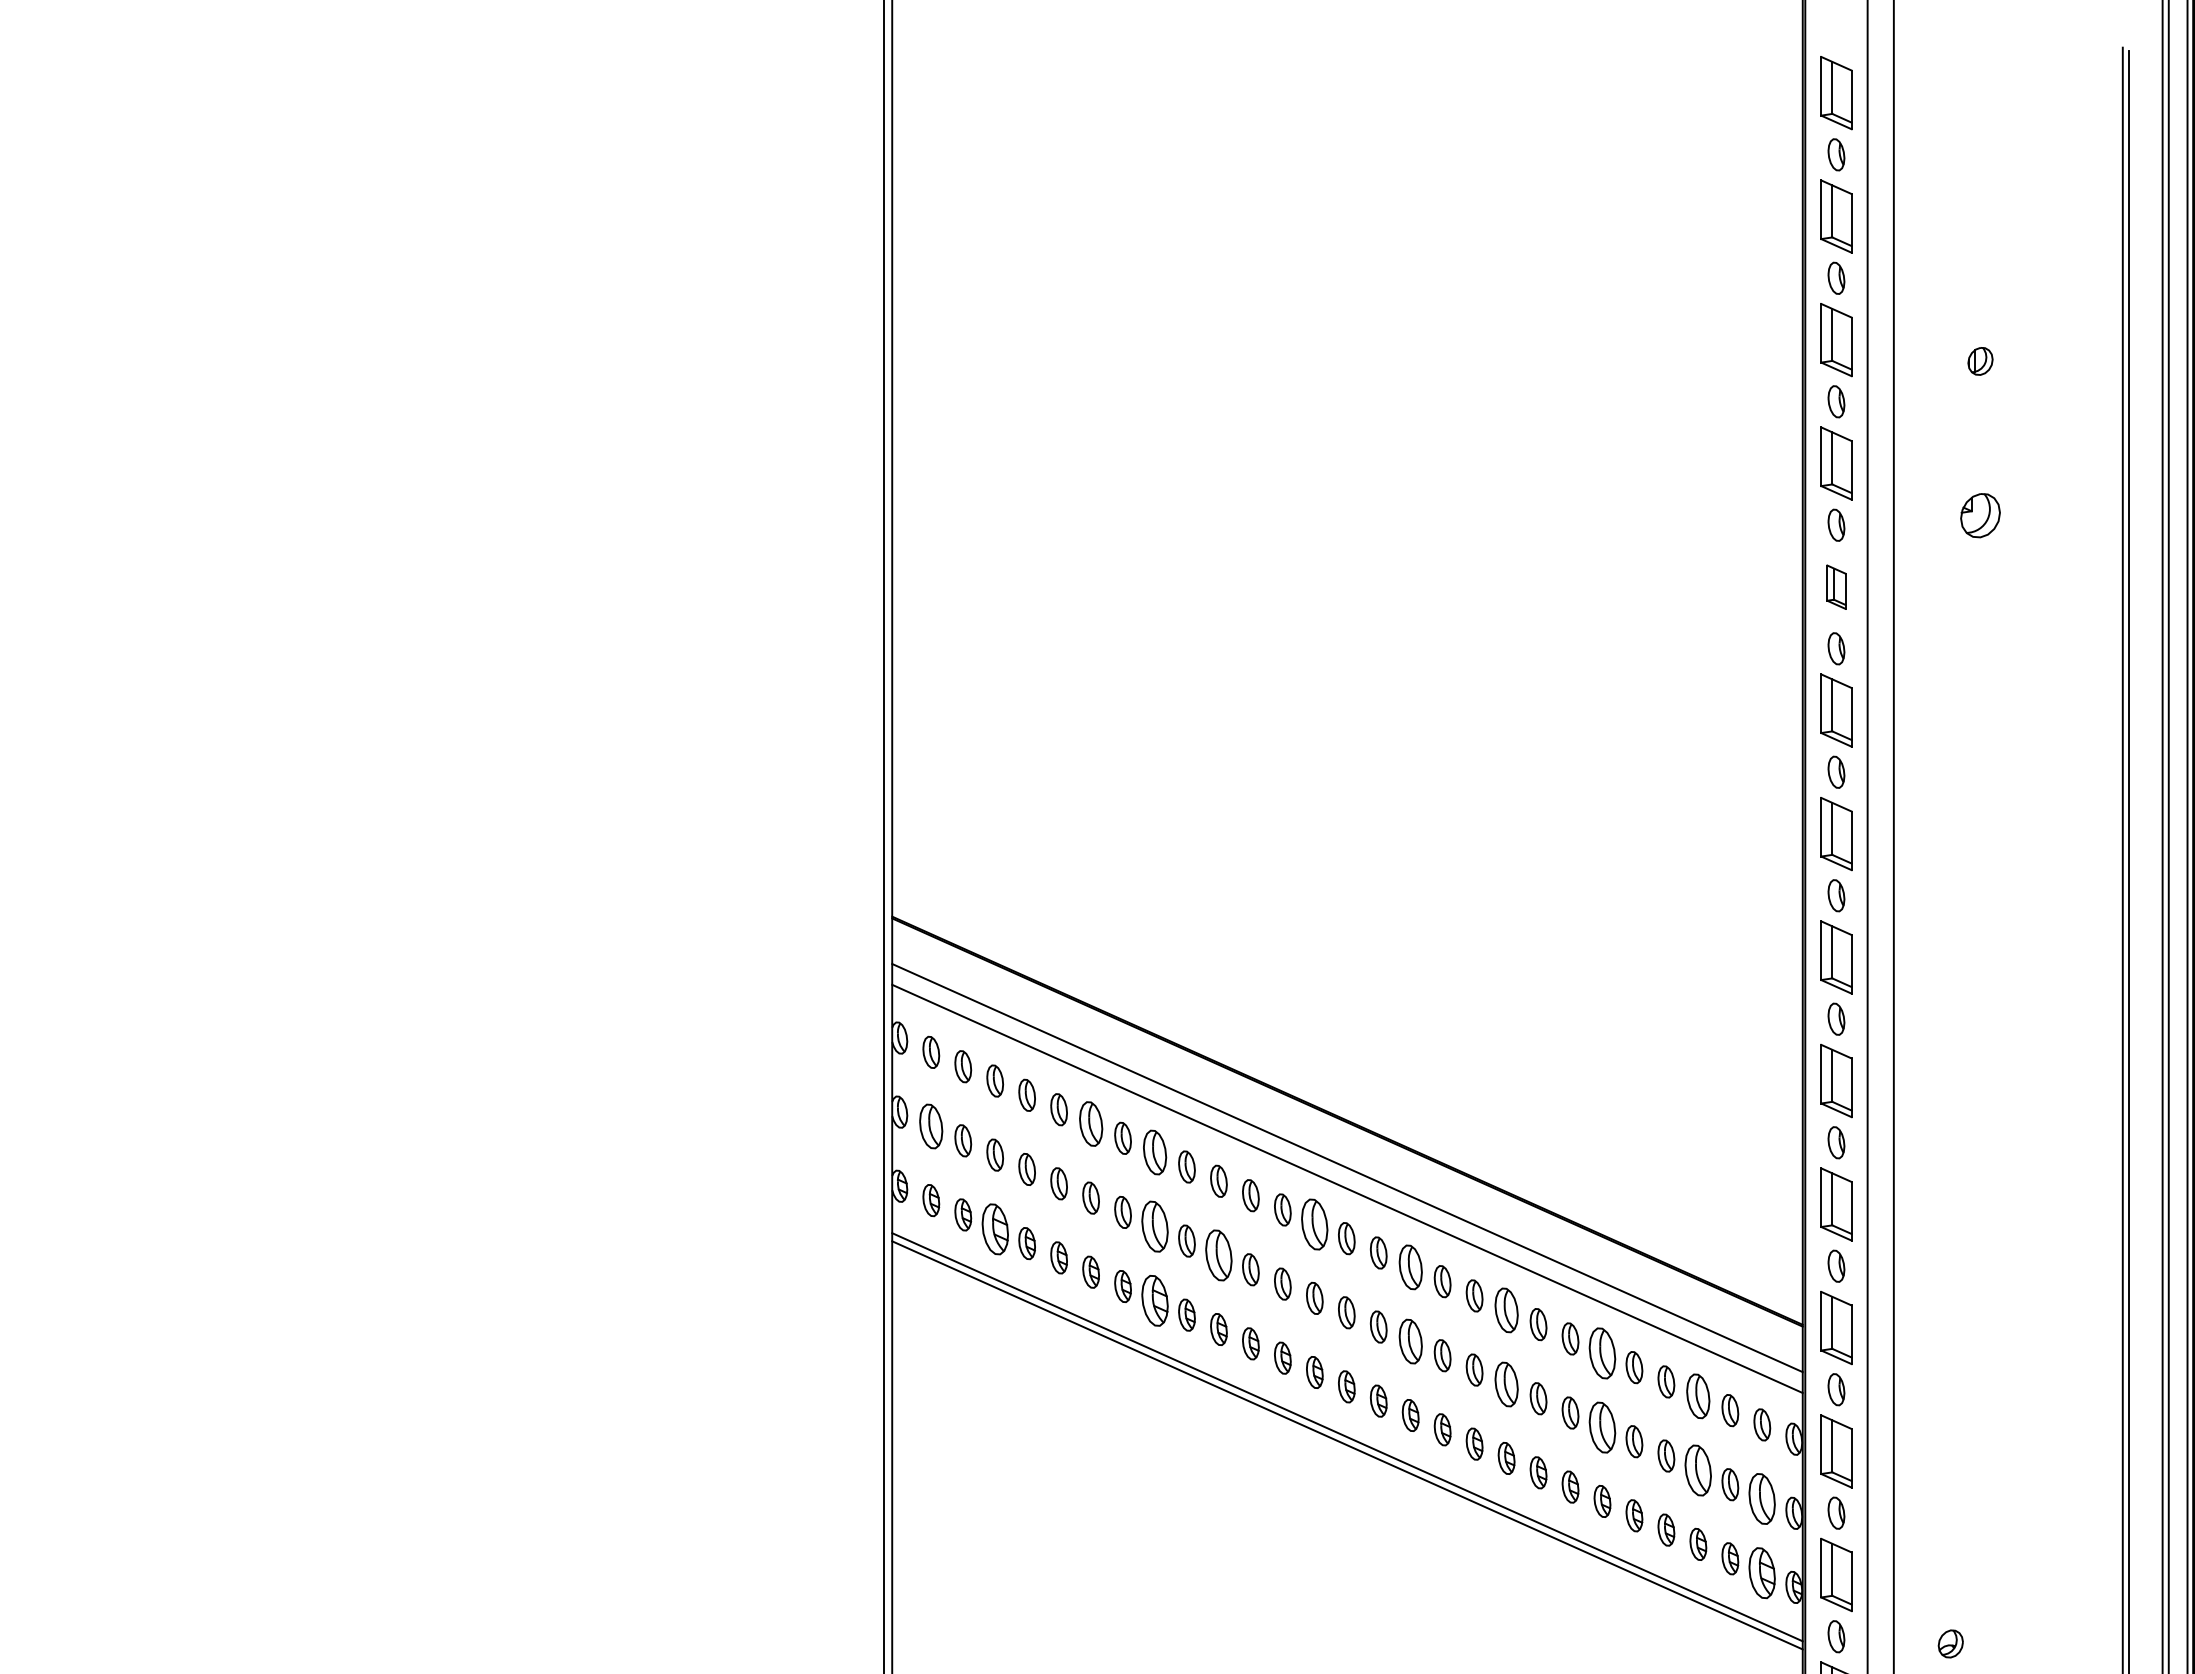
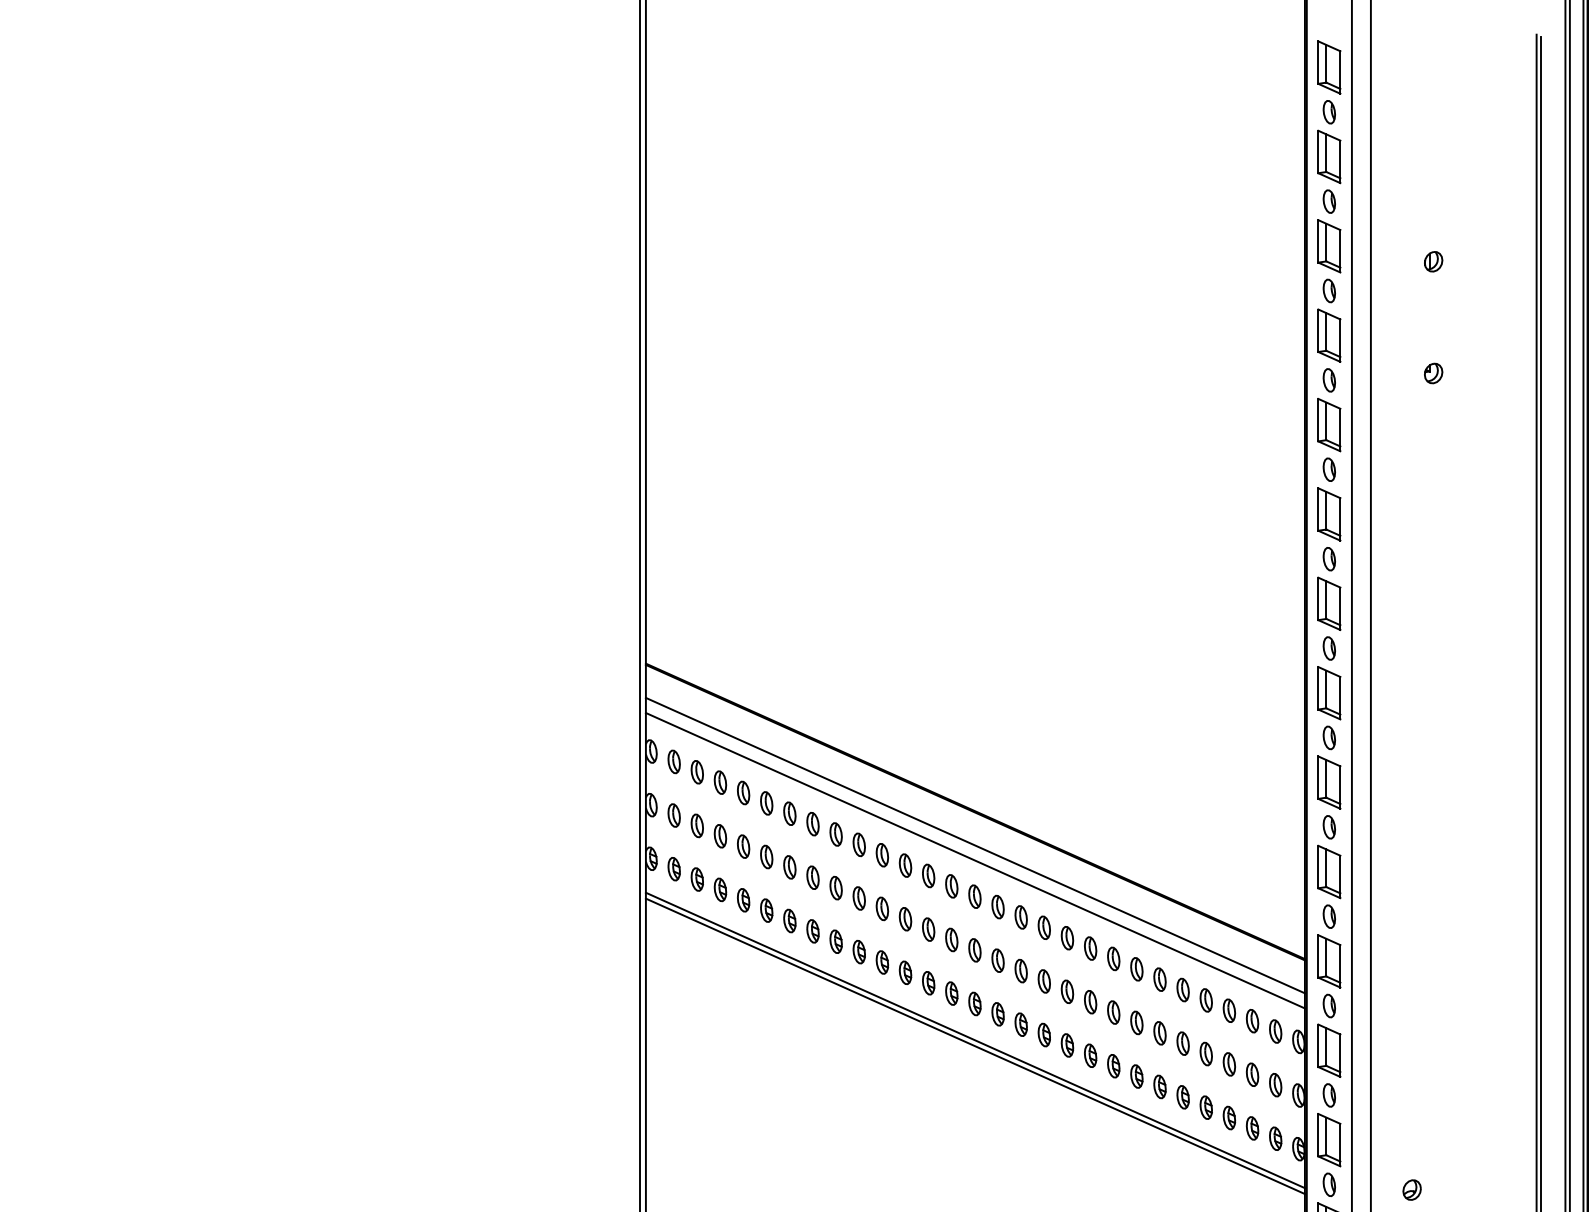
part: (1980, 515) -> (1433, 373), size x0.62
part: (1836, 587) -> (1329, 425), size x1.67
part: (1090, 1123) -> (789, 813), size x0.71
part: (931, 1126) -> (674, 815), size x0.71
part: (1154, 1152) -> (835, 834), size x0.71
part: (1314, 1223) -> (951, 885), size x0.62
part: (1154, 1226) -> (835, 887), size x0.62
part: (994, 1228) -> (719, 889), size x0.62
part: (1218, 1255) -> (882, 908), size x0.62
part: (1410, 1266) -> (1021, 916), size x0.71
part: (1154, 1300) -> (835, 941), size x0.62
part: (1506, 1309) -> (1090, 947), size x0.71
part: (1410, 1340) -> (1021, 970), size x0.71
part: (1602, 1352) -> (1160, 979), size x0.62
part: (1506, 1383) -> (1090, 1001), size x0.71
part: (1698, 1395) -> (1229, 1010), size x0.71
part: (1602, 1426) -> (1160, 1032), size x0.62
part: (1698, 1469) -> (1229, 1063), size x0.62
part: (1762, 1498) -> (1275, 1084), size x0.62
part: (1762, 1572) -> (1275, 1138), size x0.62

